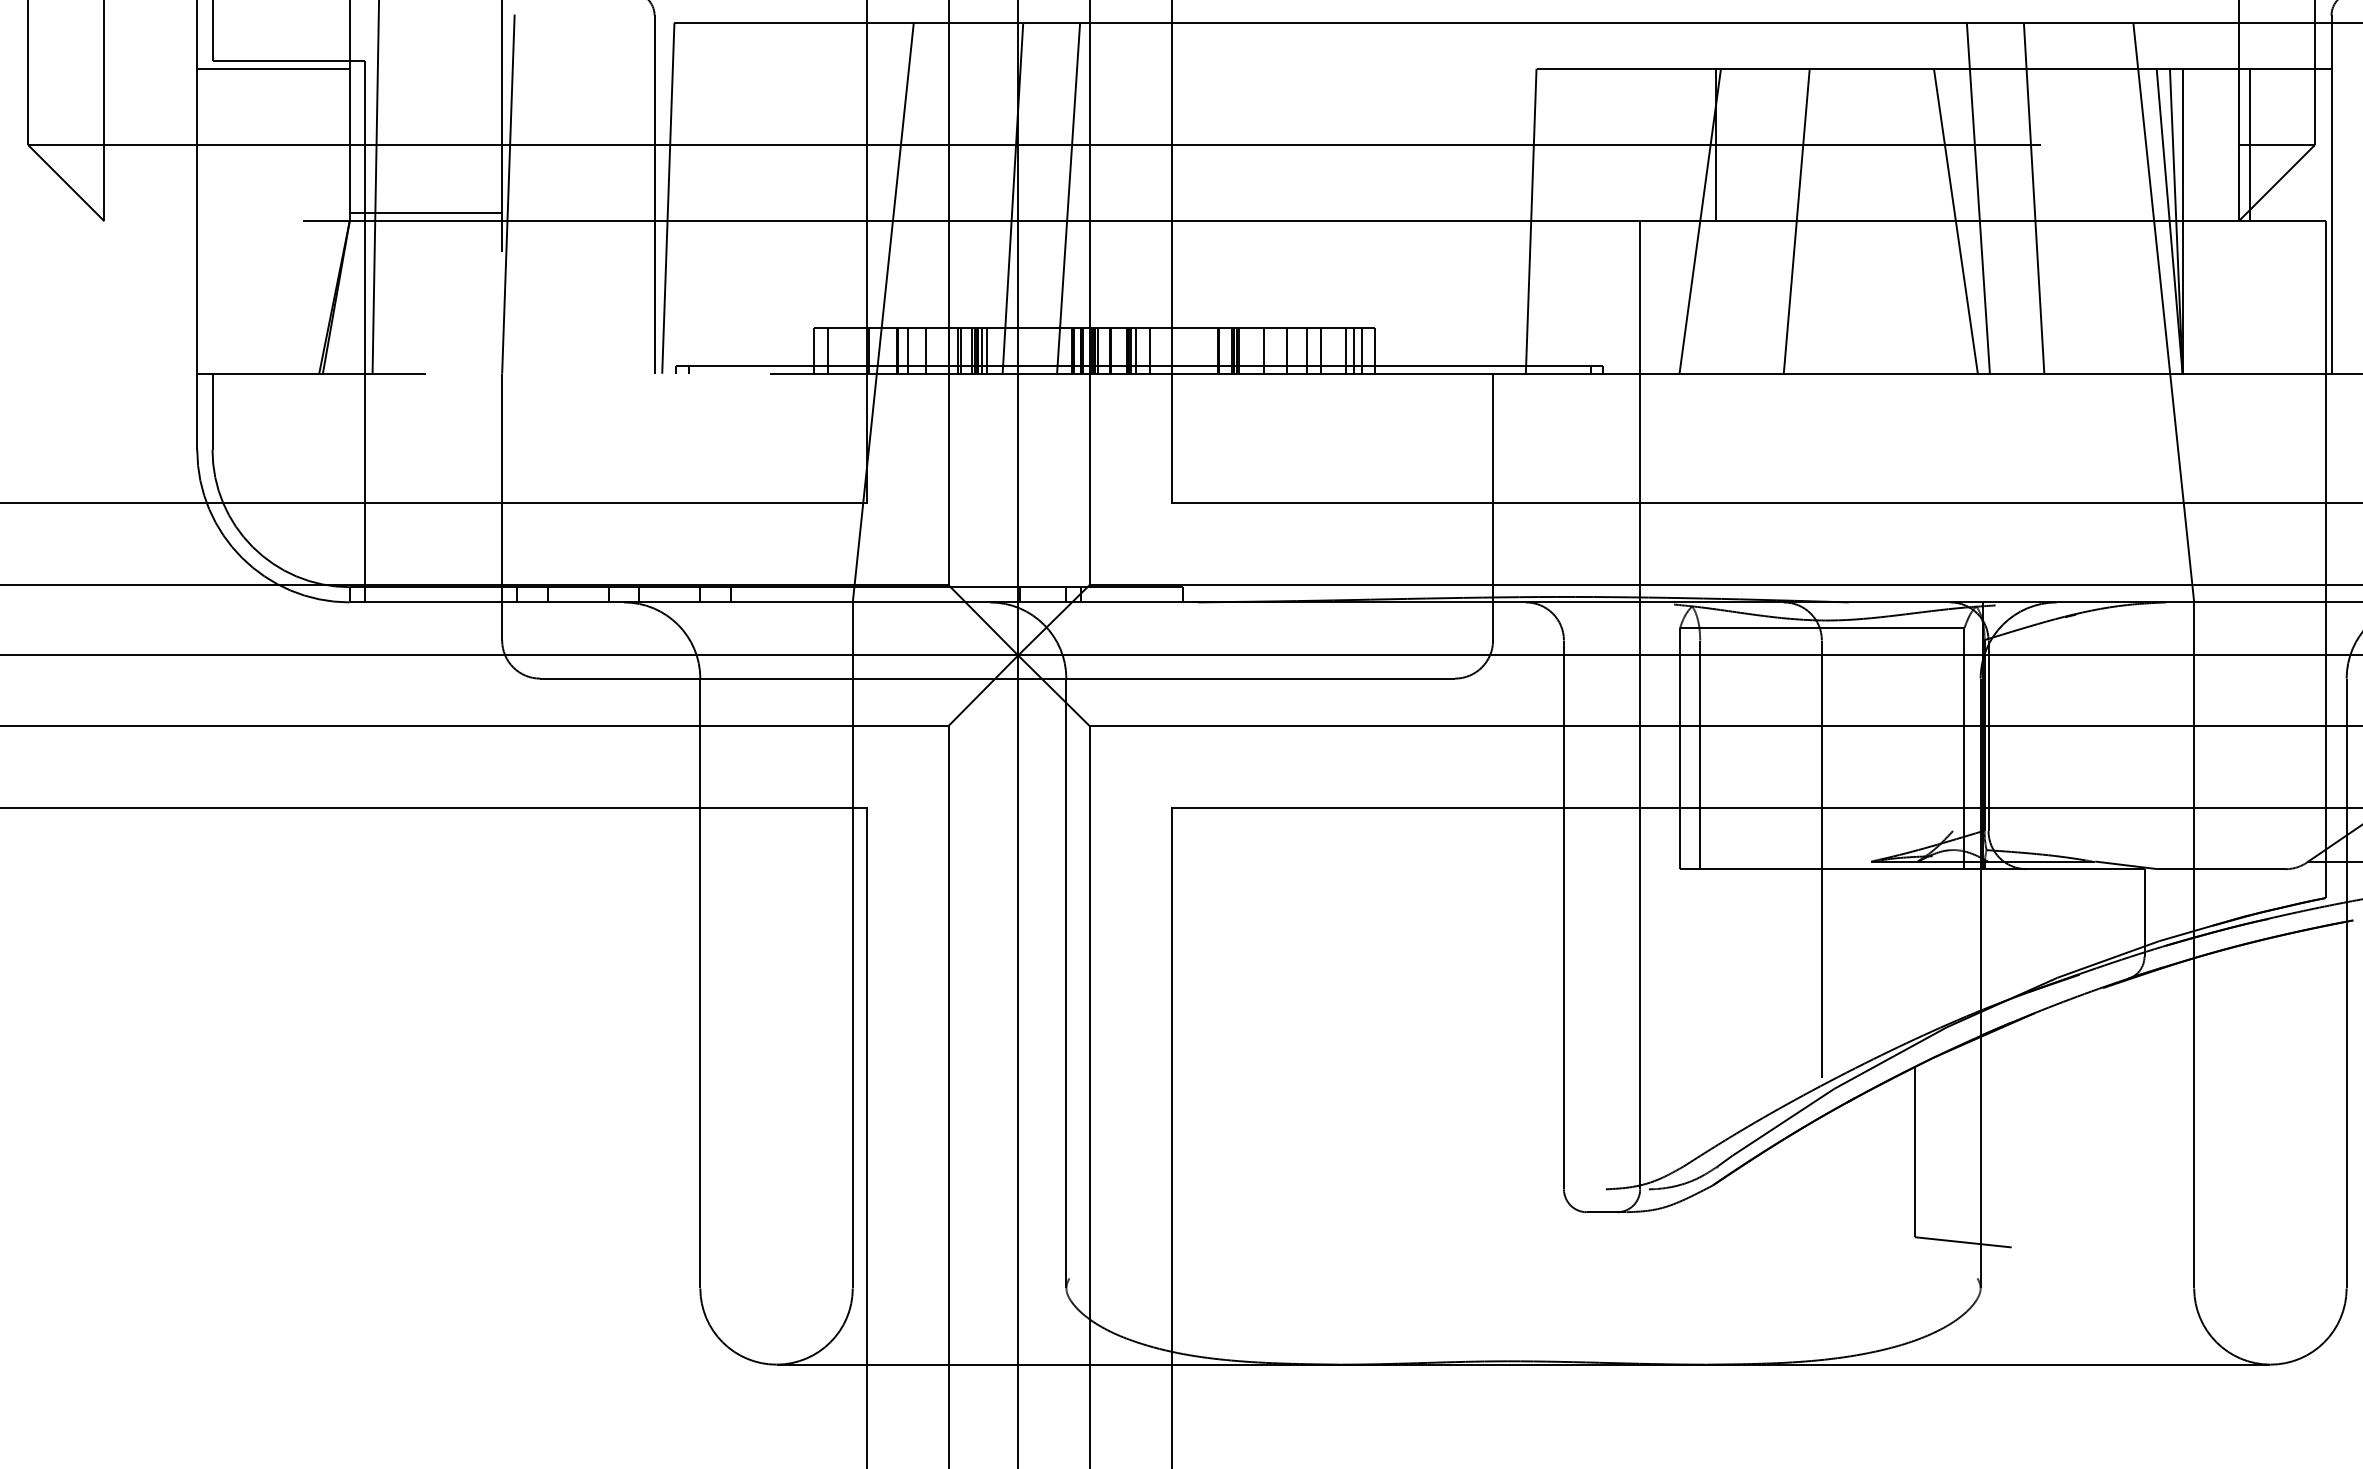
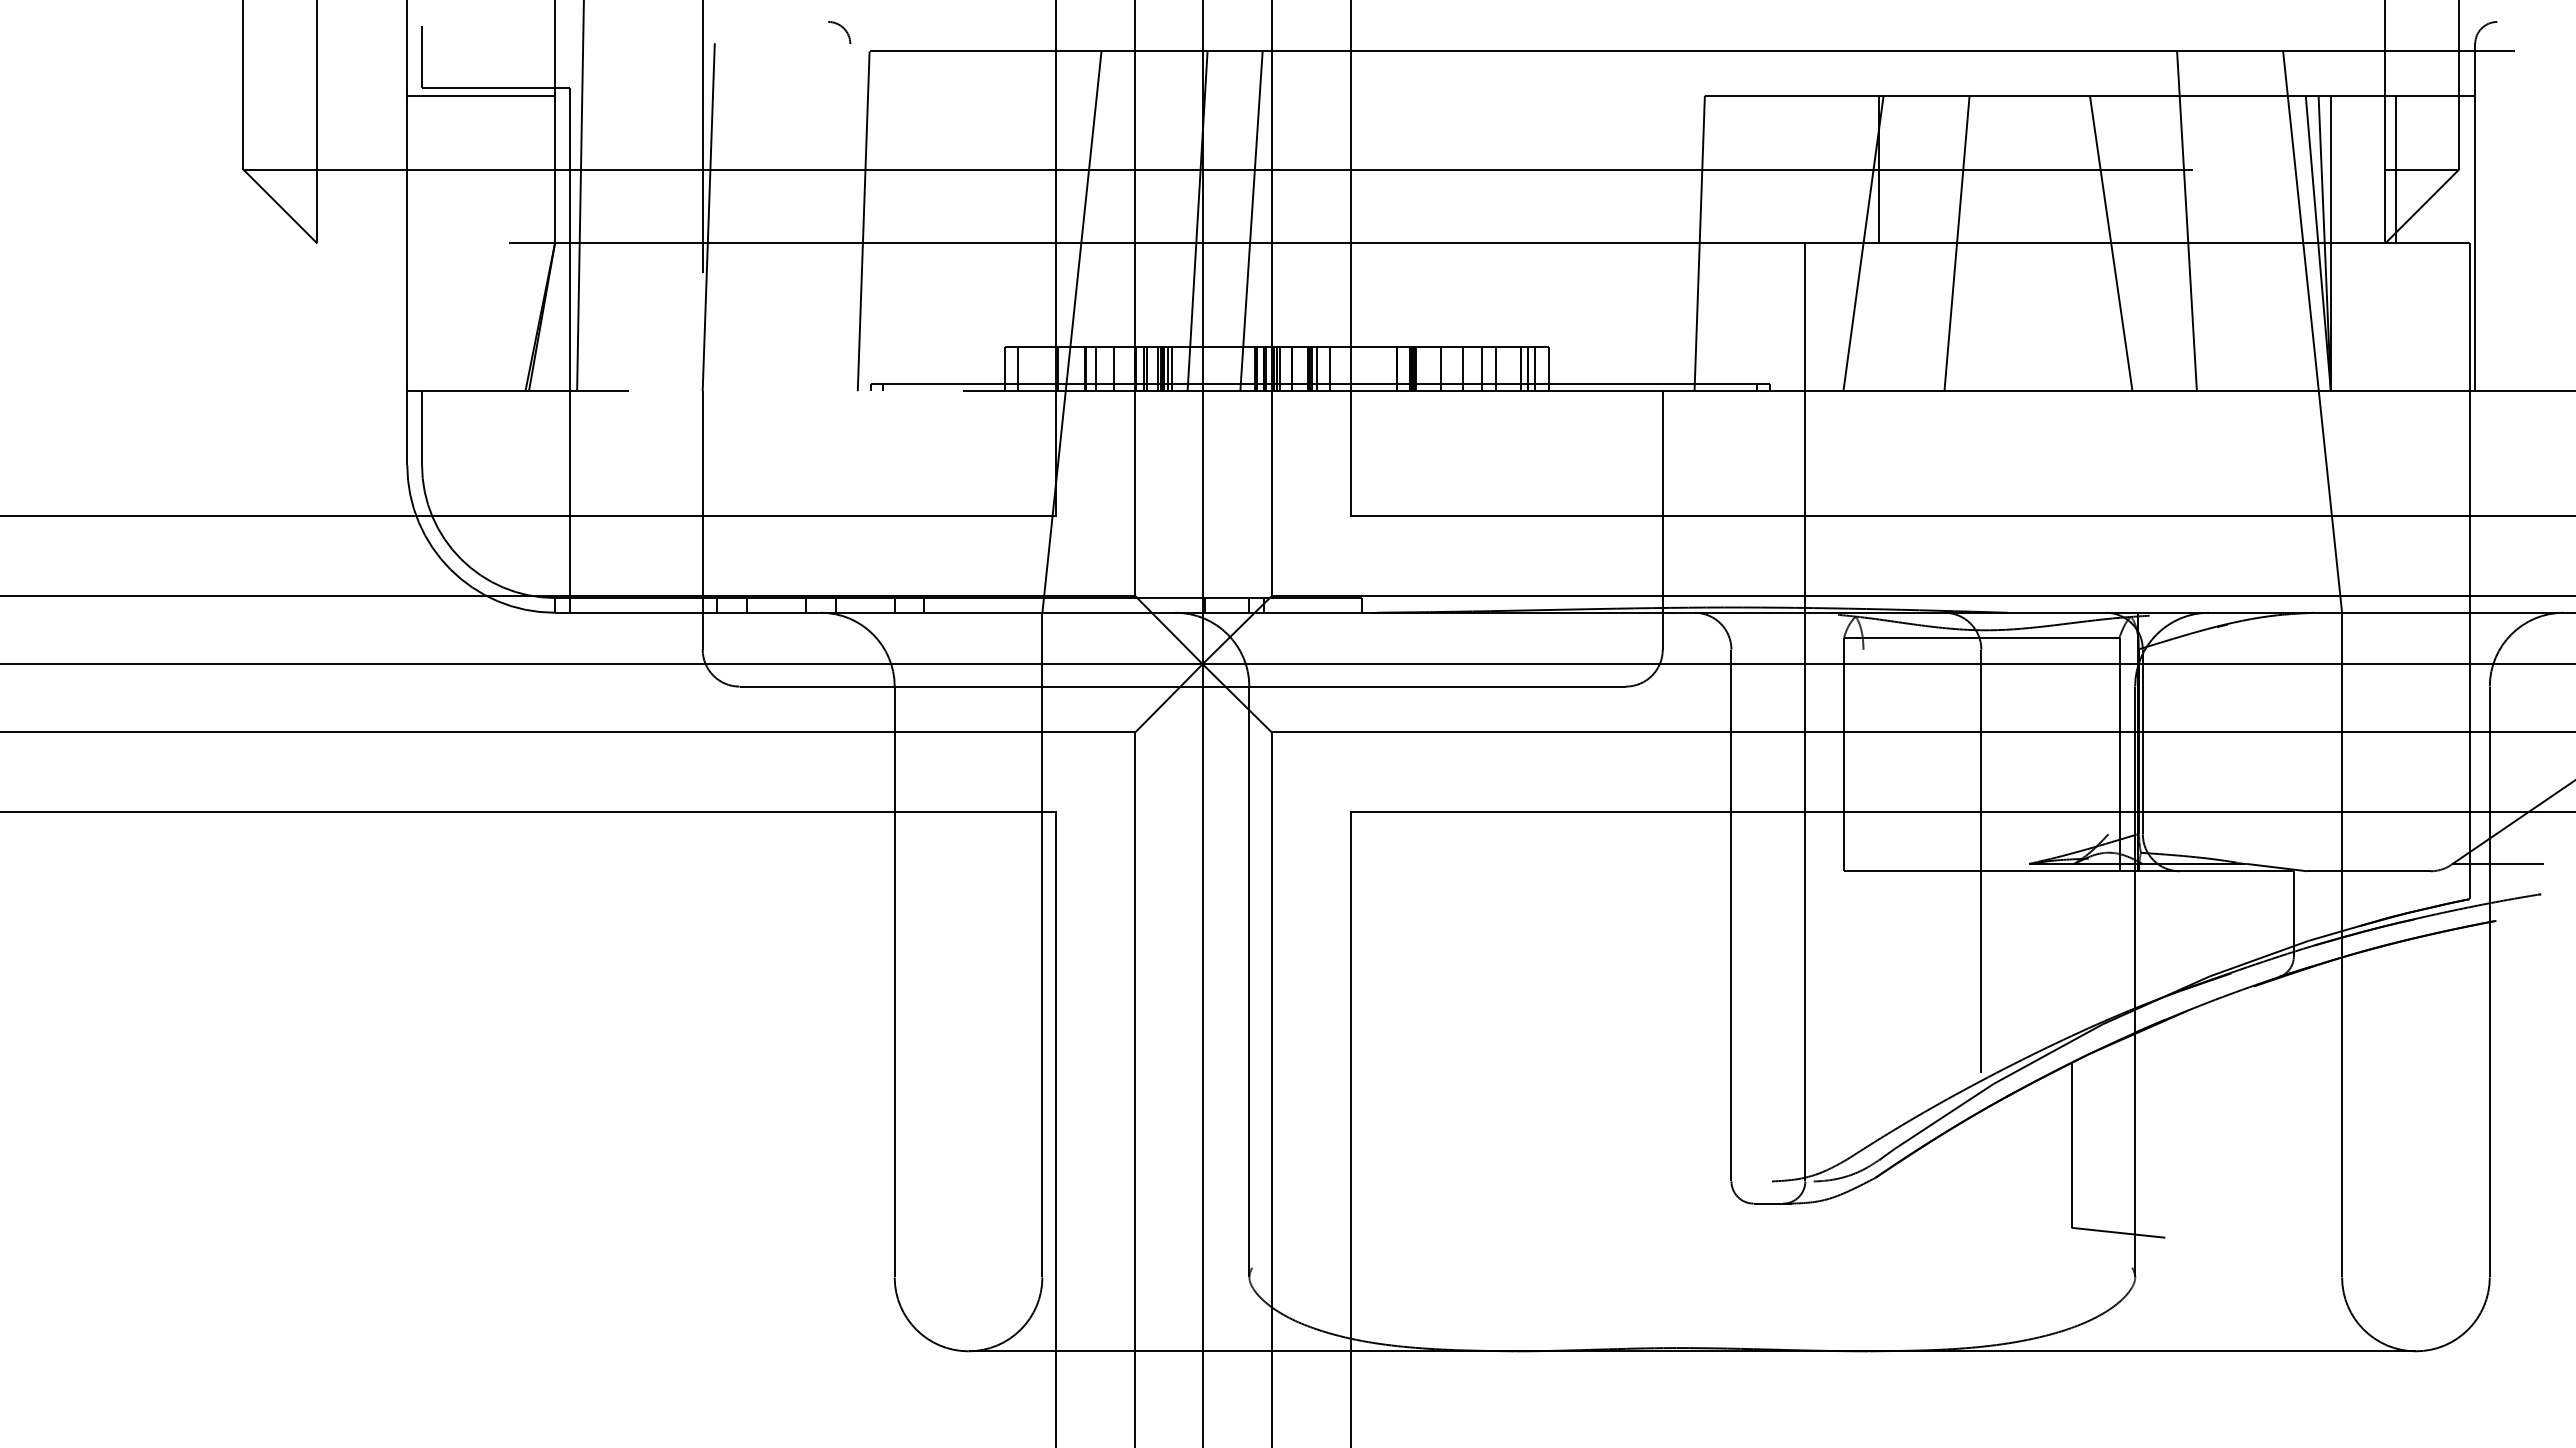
line: (654, 194) -> (850, 217), removed
line: (1977, 198) -> (2132, 221), removed
line: (425, 213) -> (628, 235), removed
line: (1700, 754) -> (1863, 760), removed

